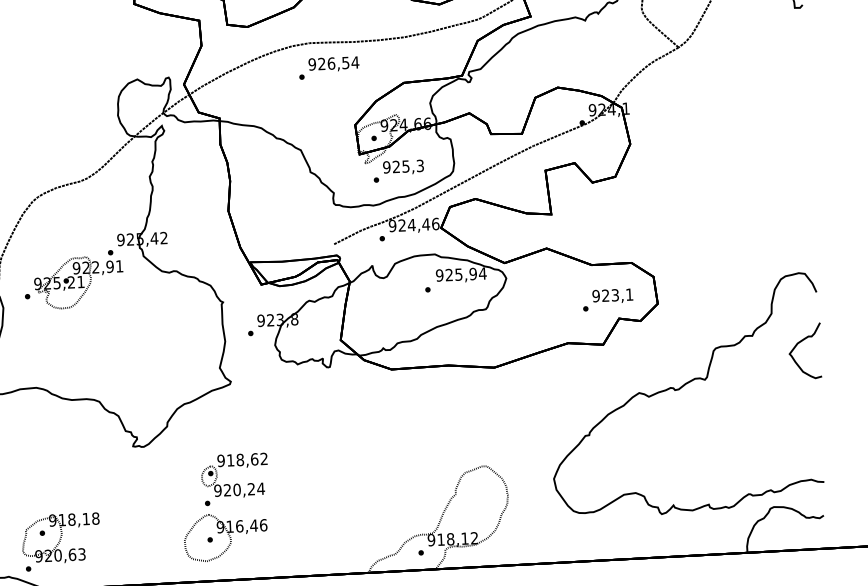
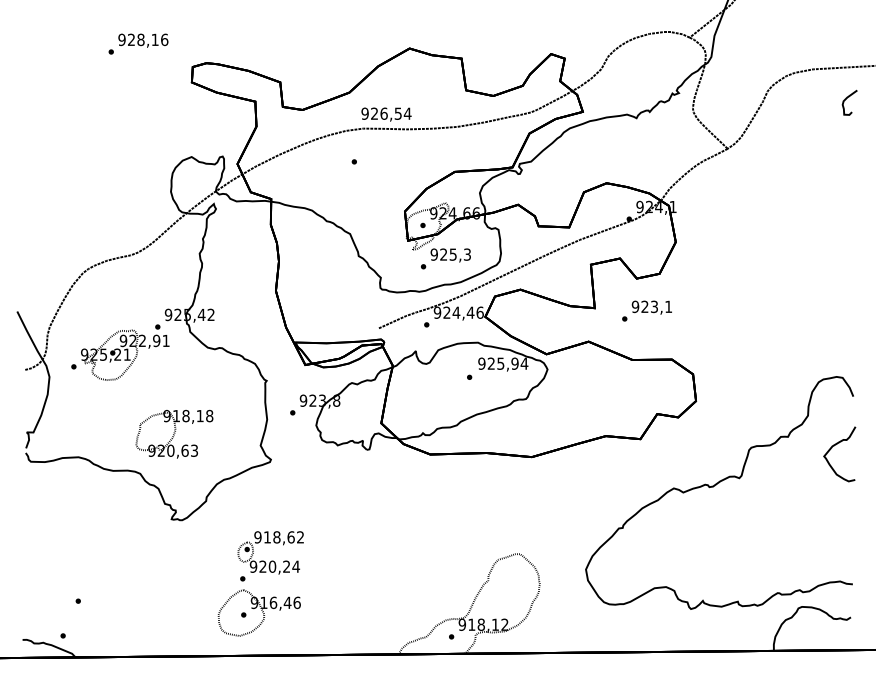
text: (333, 64) -> (386, 114), moved
text: (607, 299) -> (646, 310), moved
part: (61, 537) -> (174, 433), moved

